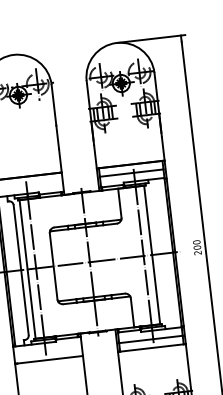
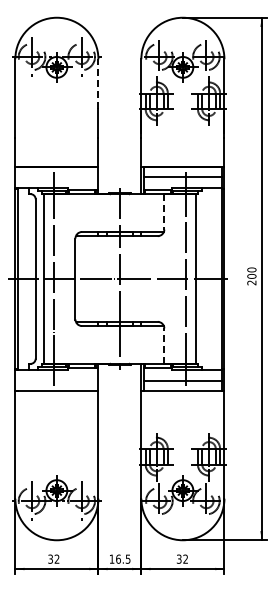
line: (54, 105) -> (98, 84), solid -> dashed
line: (119, 202) -> (164, 211), solid -> dashed
line: (132, 313) -> (164, 346), solid -> dashed

